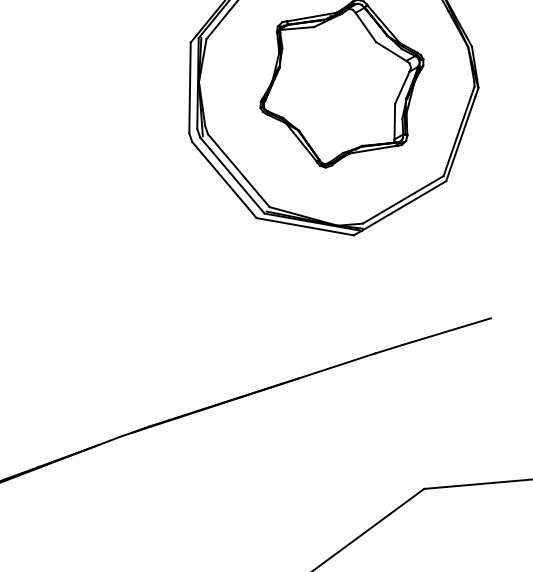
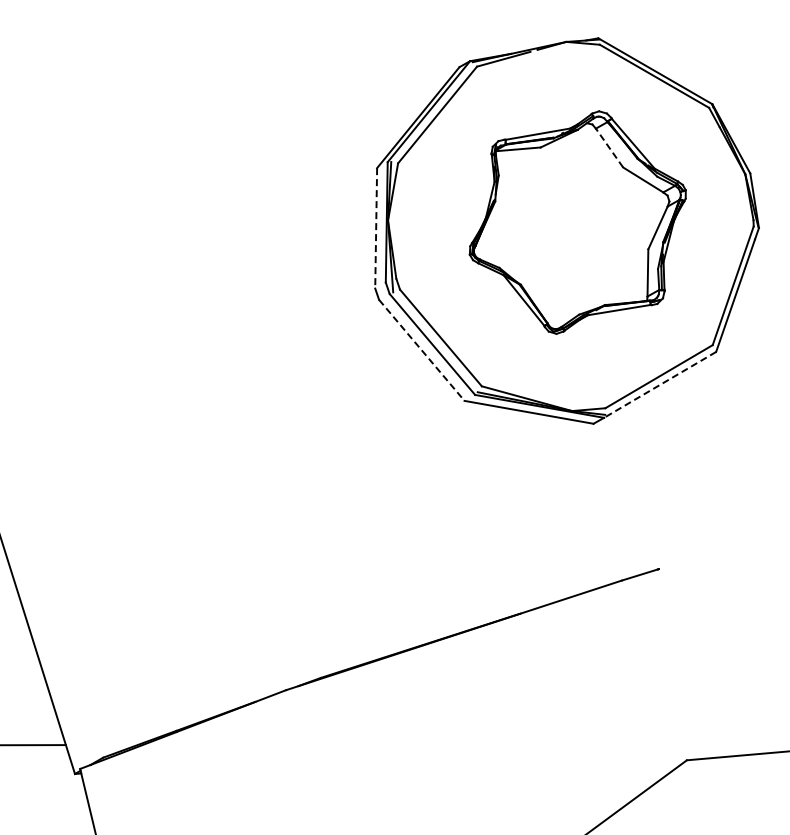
line: (365, 27) -> (609, 148), solid -> dashed
line: (190, 88) -> (376, 228), solid -> dashed
line: (224, 180) -> (422, 350), solid -> dashed
line: (403, 206) -> (659, 385), solid -> dashed
line: (447, 330) -> (718, 550), removed

